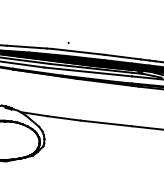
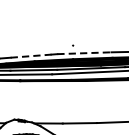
line: (26, 47) -> (30, 56), solid -> dashed
line: (78, 51) -> (84, 52), solid -> dashed

